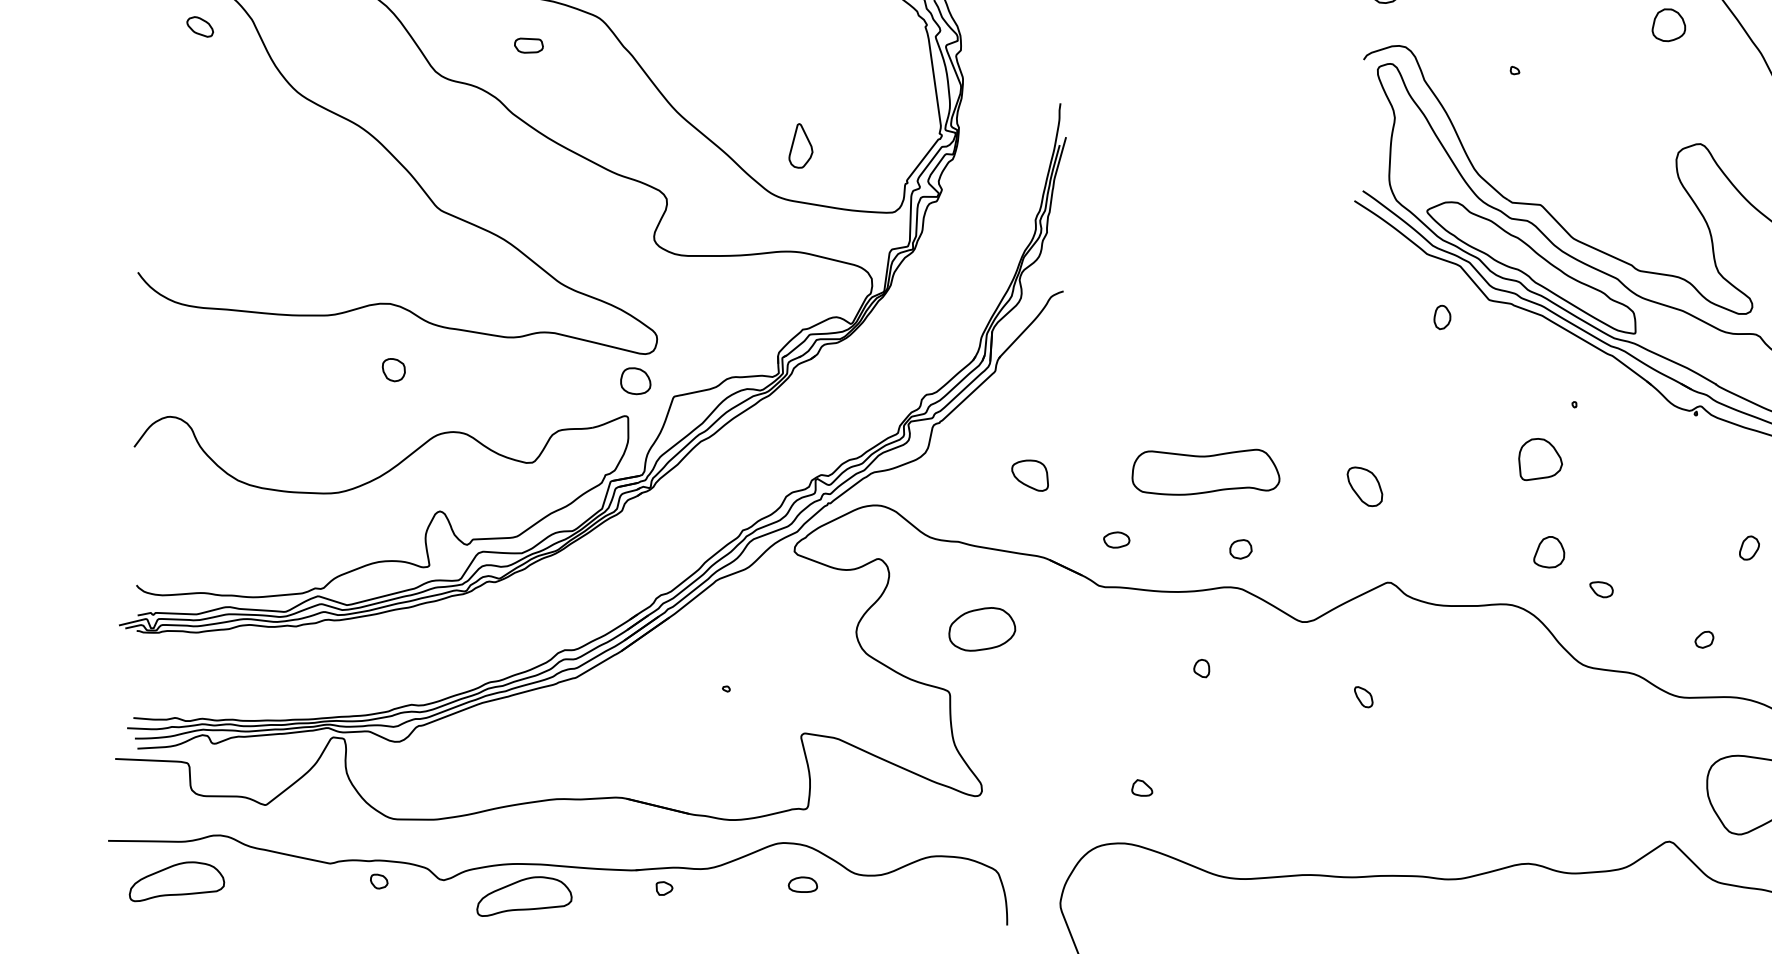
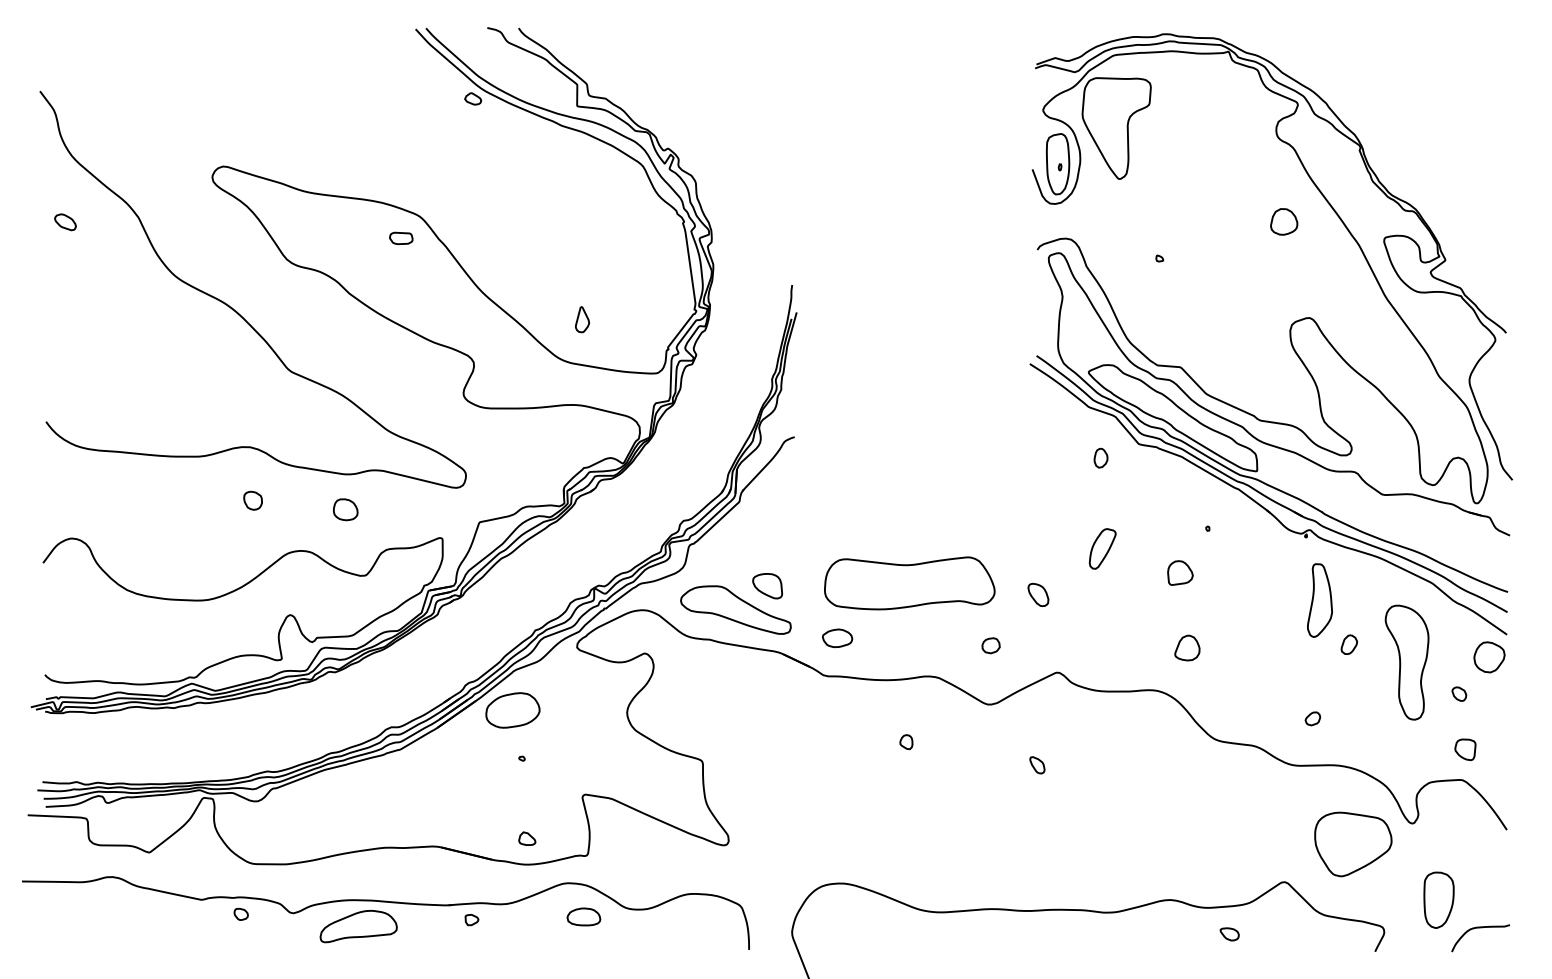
part: (200, 27) -> (65, 222), moved
part: (529, 45) -> (401, 238), moved
part: (801, 145) -> (582, 319), size x0.71
part: (635, 380) -> (345, 509), moved
part: (1444, 429) -> (1102, 548), added
part: (1540, 458) -> (1180, 572), size x0.71
part: (1205, 472) -> (909, 583), size x1.43
part: (1365, 485) -> (1038, 594), size x0.71
part: (1712, 493) -> (1319, 600), added
part: (990, 504) -> (735, 609), added
part: (1116, 539) -> (837, 637), size x1.43
part: (1240, 549) -> (990, 645), moved
part: (1601, 589) -> (1229, 934), moved
part: (981, 629) -> (512, 710), moved
part: (1142, 787) -> (527, 838), moved
part: (176, 881) -> (77, 914), removed
part: (802, 884) -> (583, 916), size x1.43

